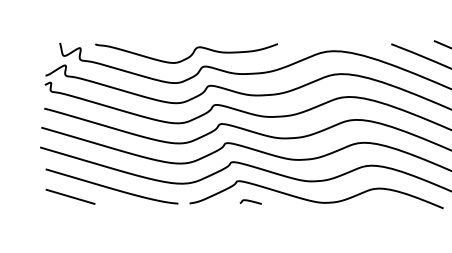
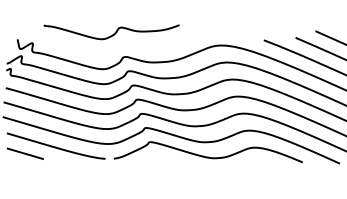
curve: (189, 55) -> (113, 33), moved
curve: (250, 201) -> (159, 157), removed

